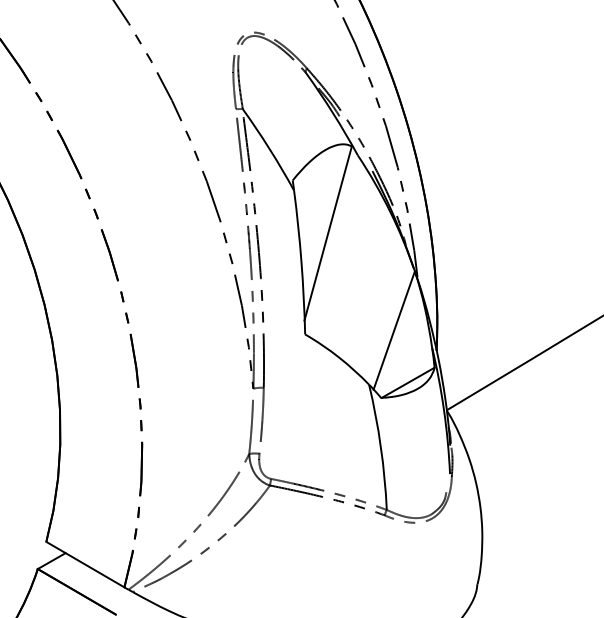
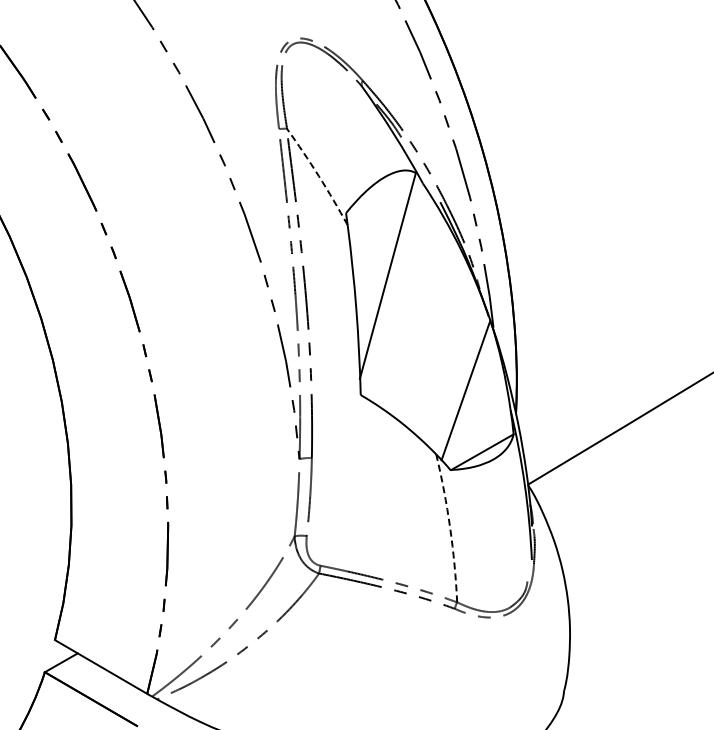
arc: (269, 149) -> (318, 176), solid -> dashed
arc: (381, 446) -> (450, 527), solid -> dashed

